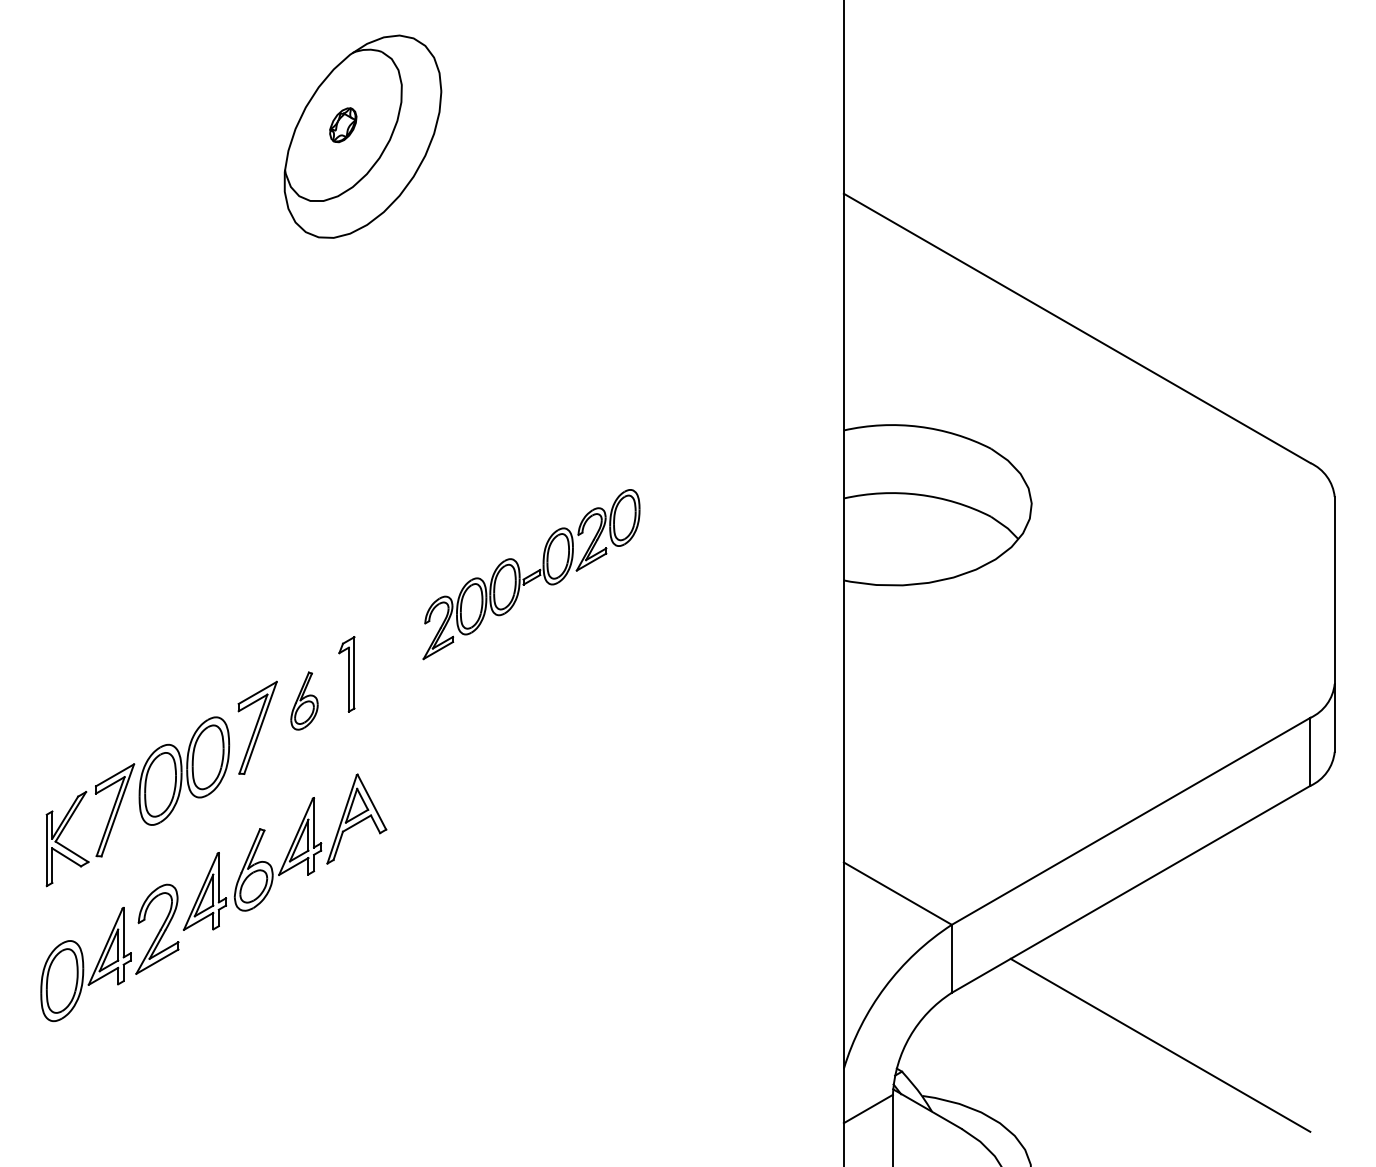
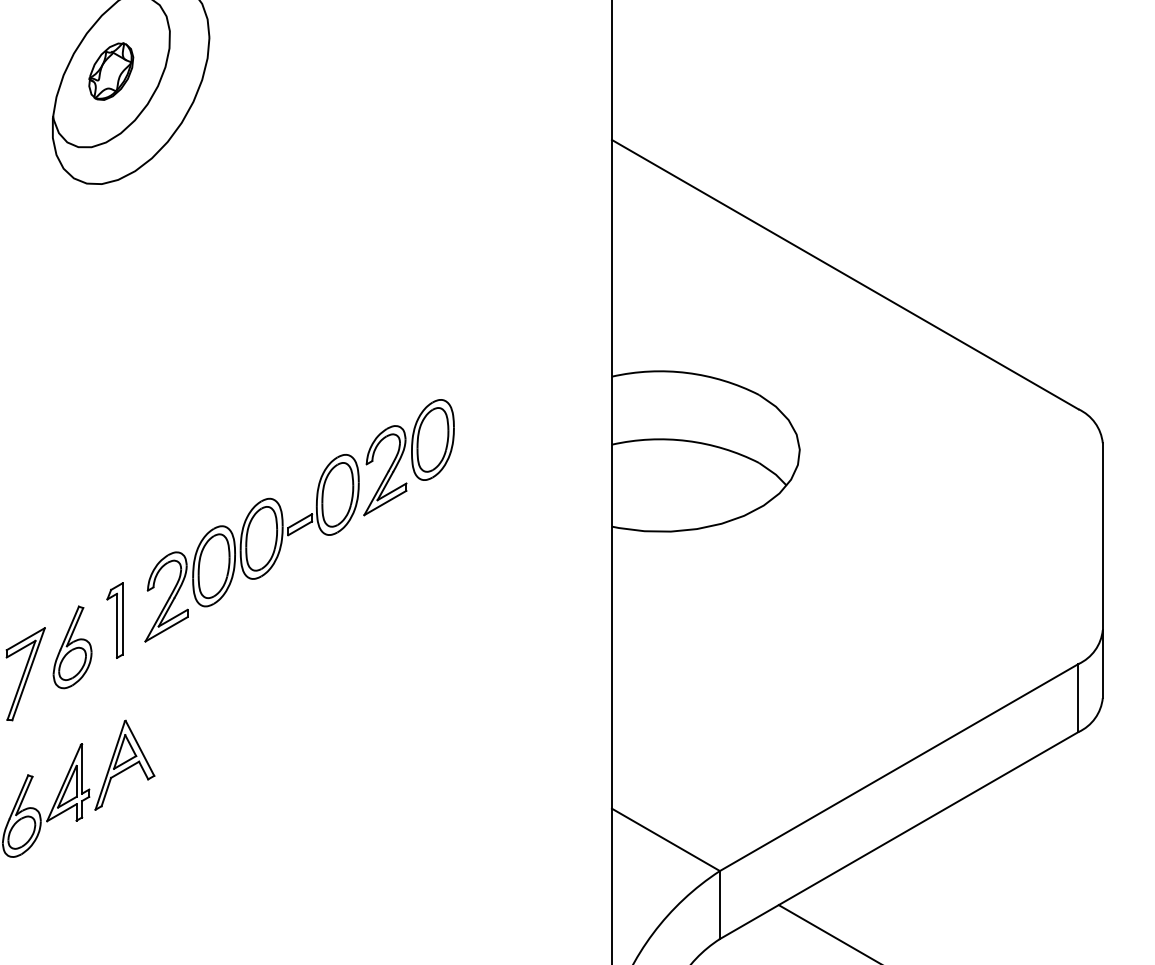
part: (343, 124) -> (111, 70), size x1.67
part: (531, 574) -> (299, 520), size x1.43
part: (304, 700) -> (72, 646), size x1.43

